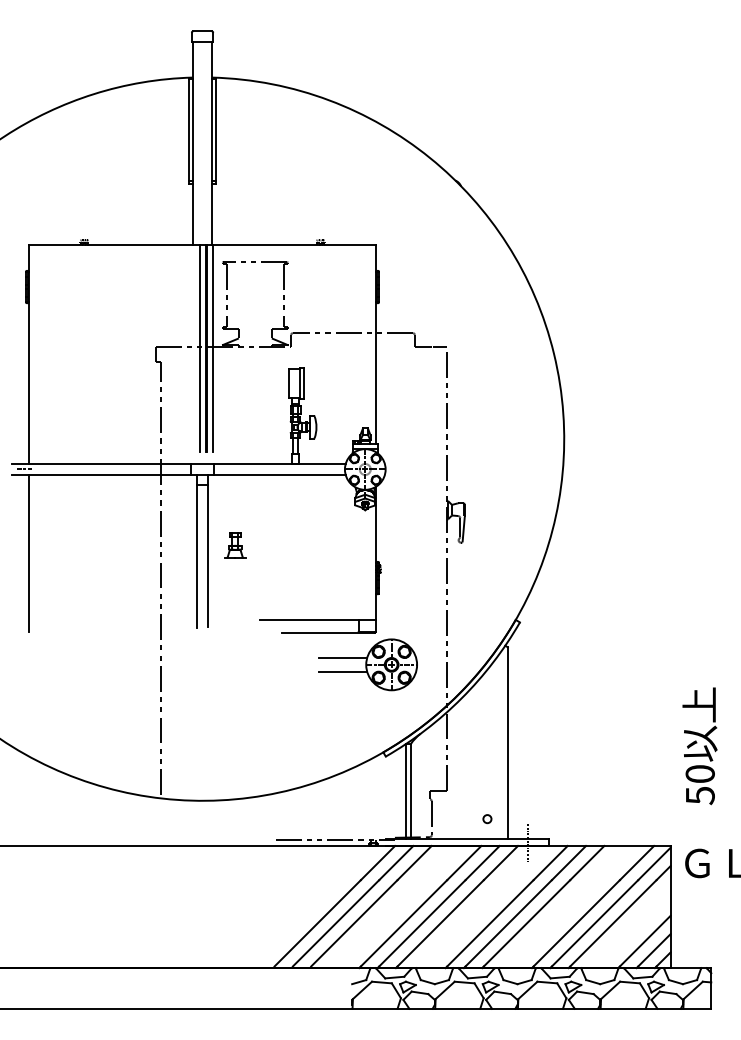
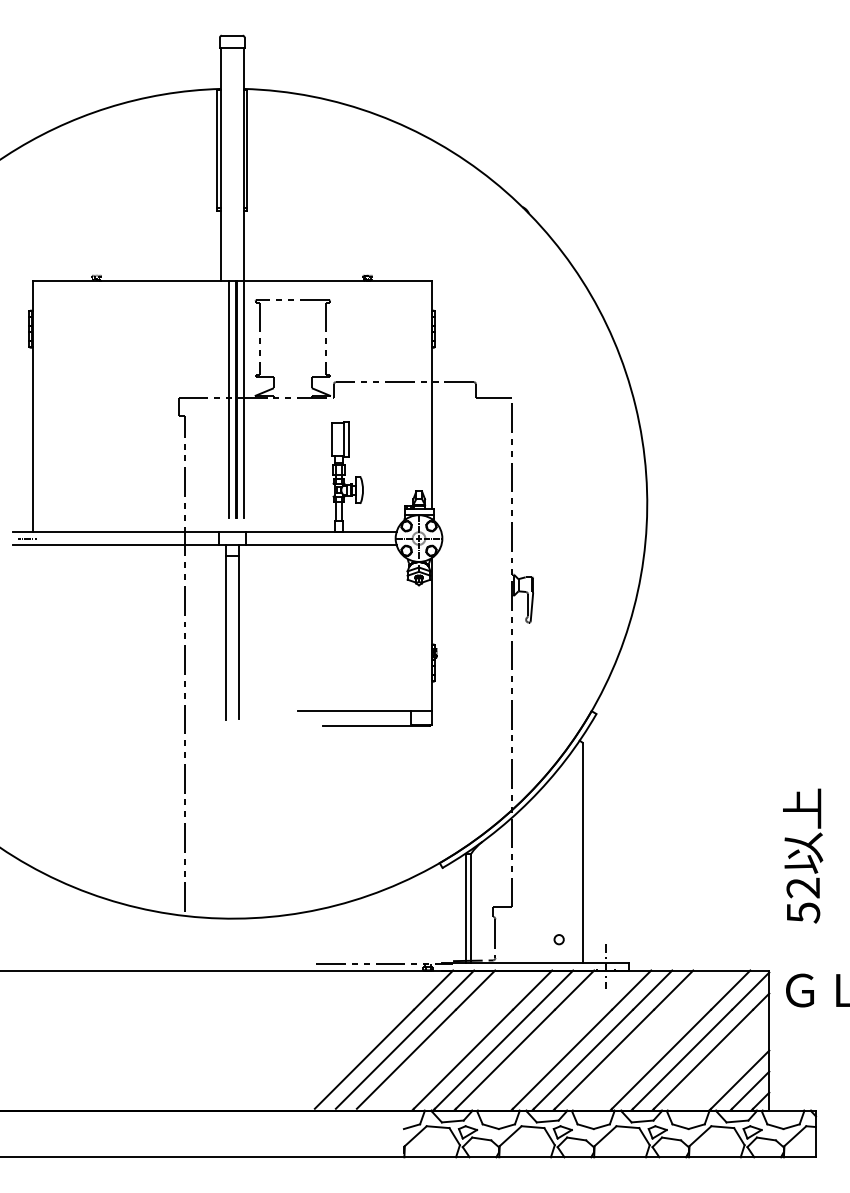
part: (235, 545) -> (270, 625), removed
line: (28, 553) -> (32, 634), removed
part: (367, 664) -> (421, 762), removed
text: (699, 774) -> (802, 888), 50 -> 52

